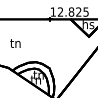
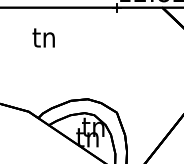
text: (15, 43) -> (43, 37), moved

